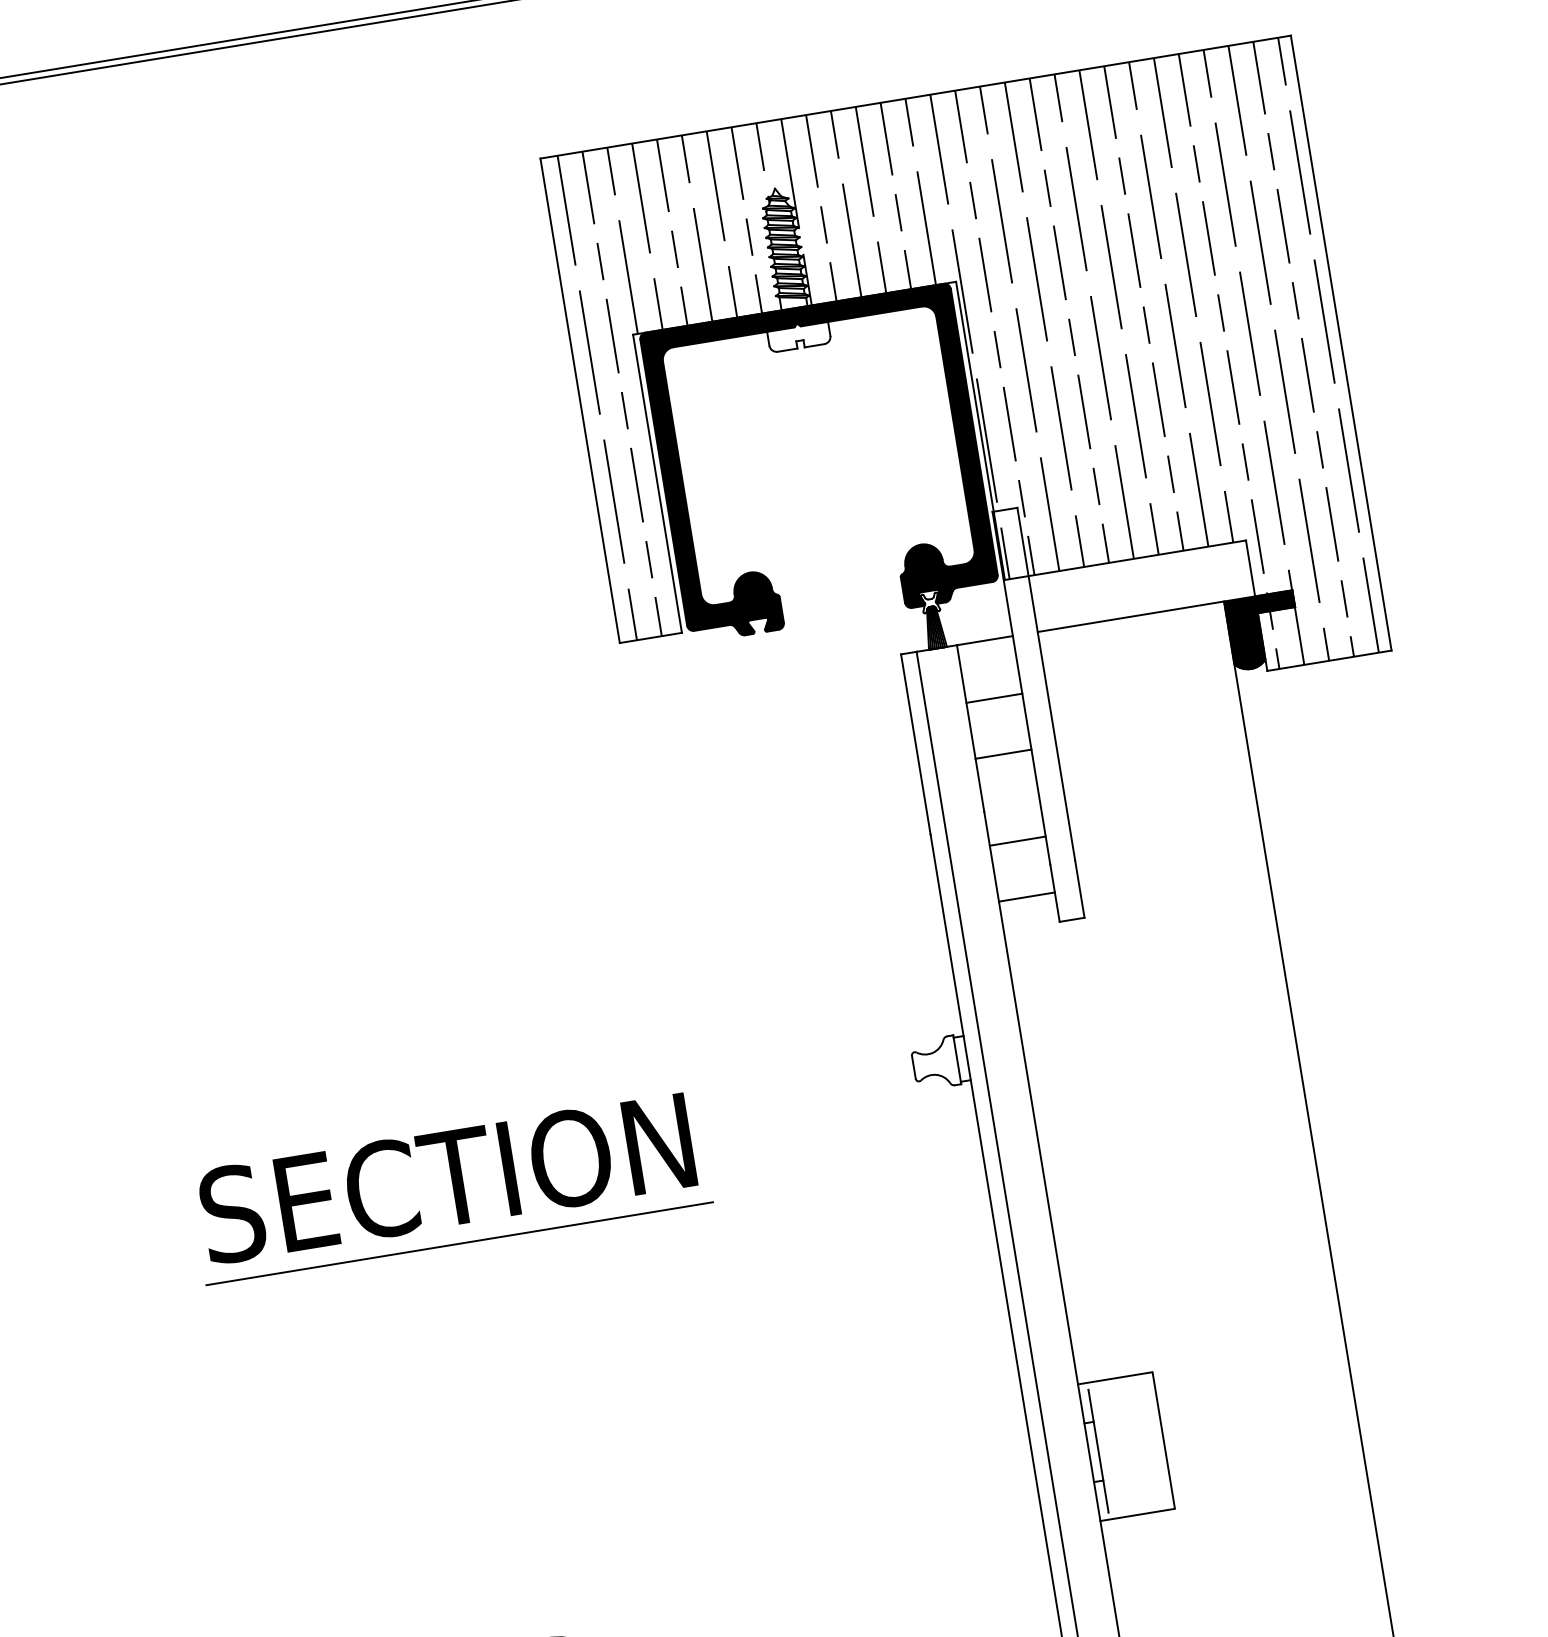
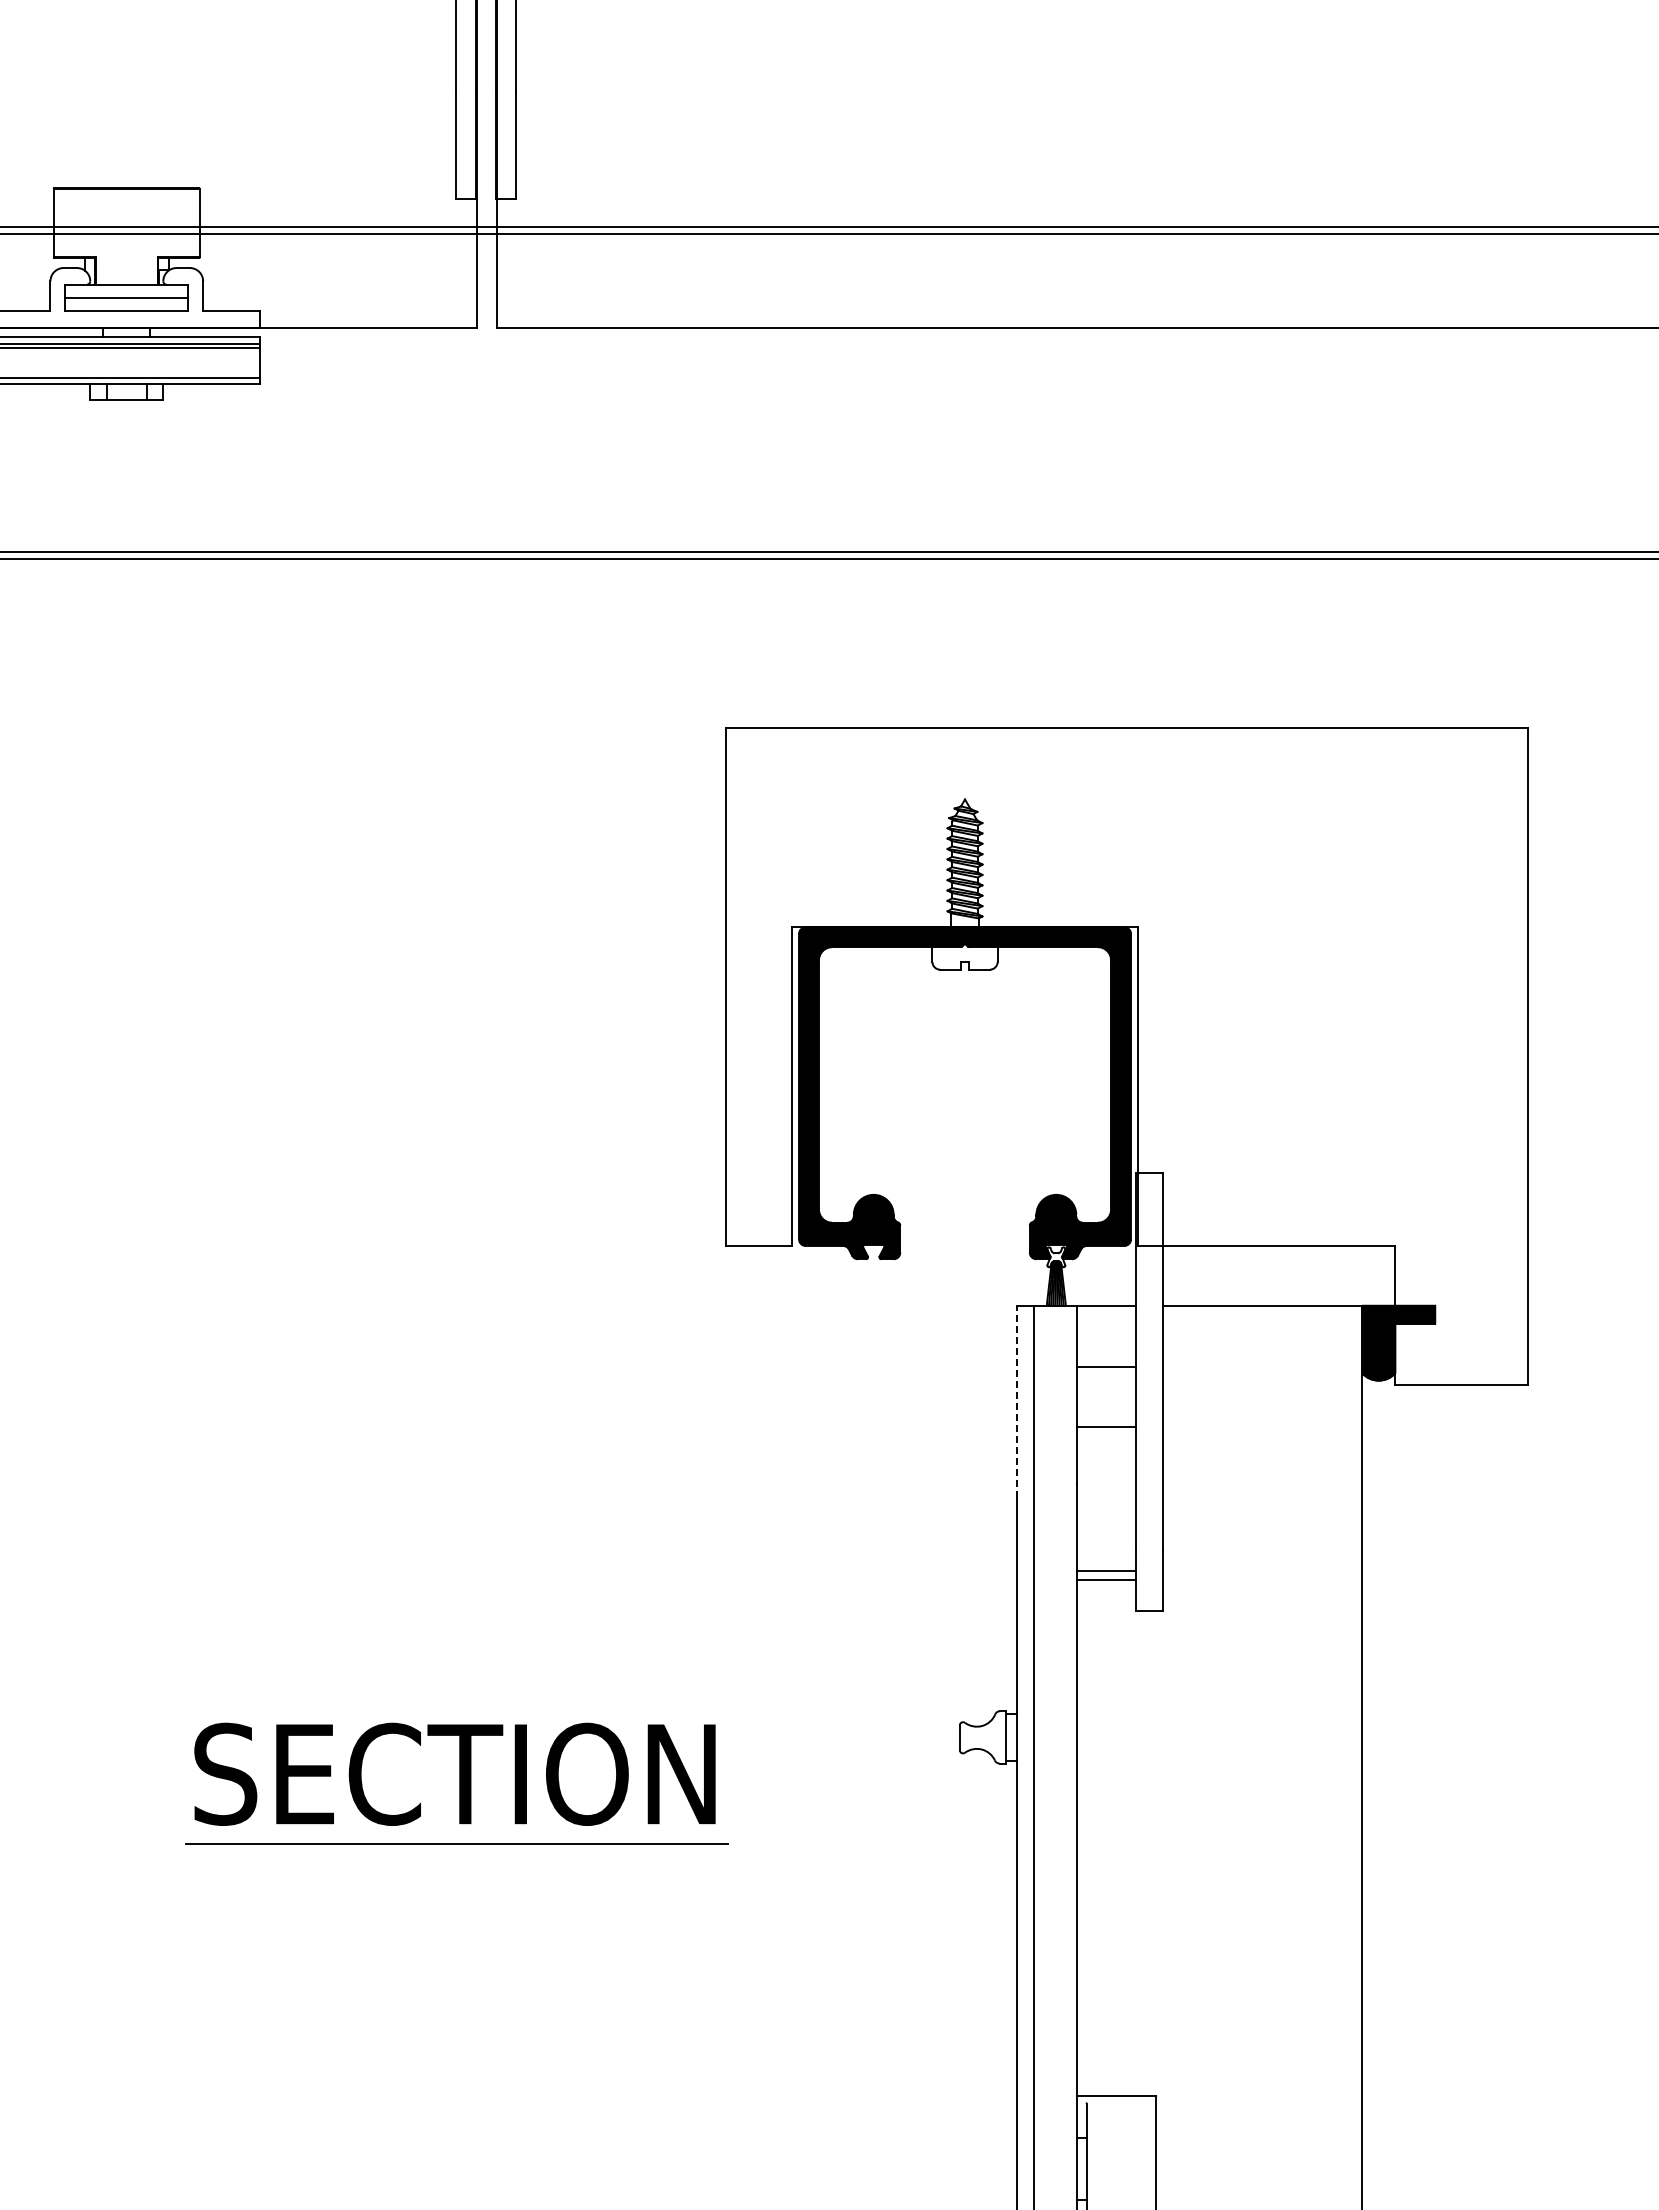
hatch: (968, 403) -> (1129, 1056), removed
line: (915, 744) -> (1016, 1401), solid -> dashed
line: (1017, 841) -> (1106, 1571), moved

